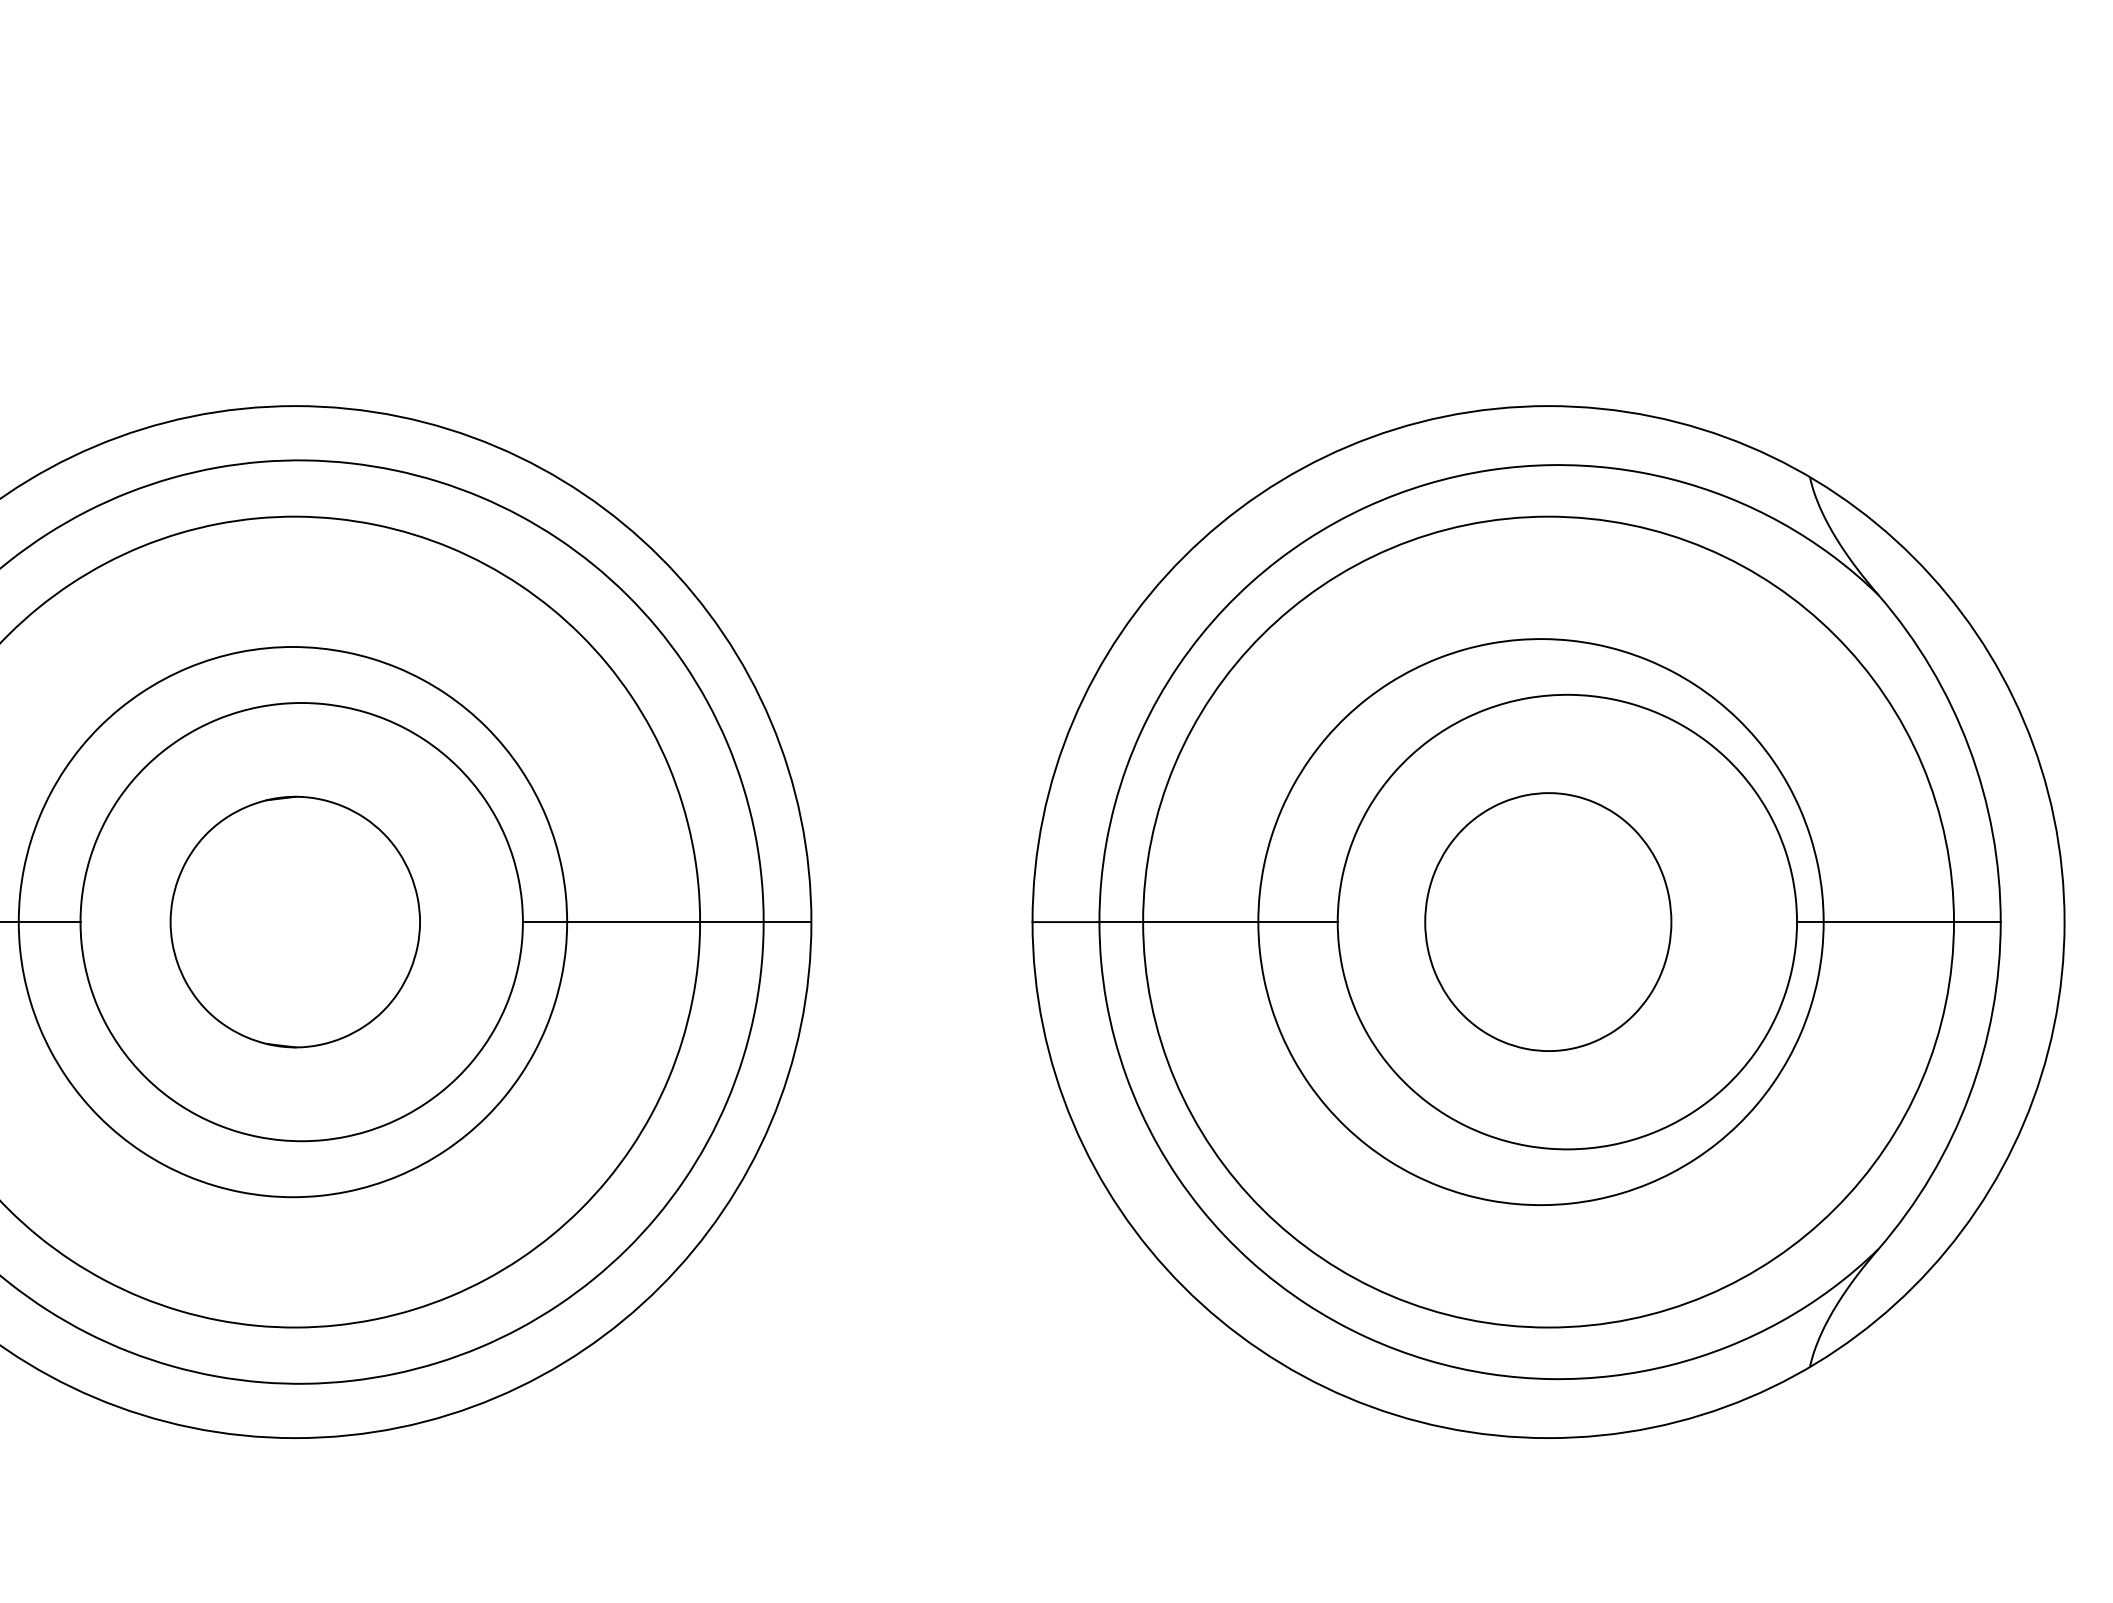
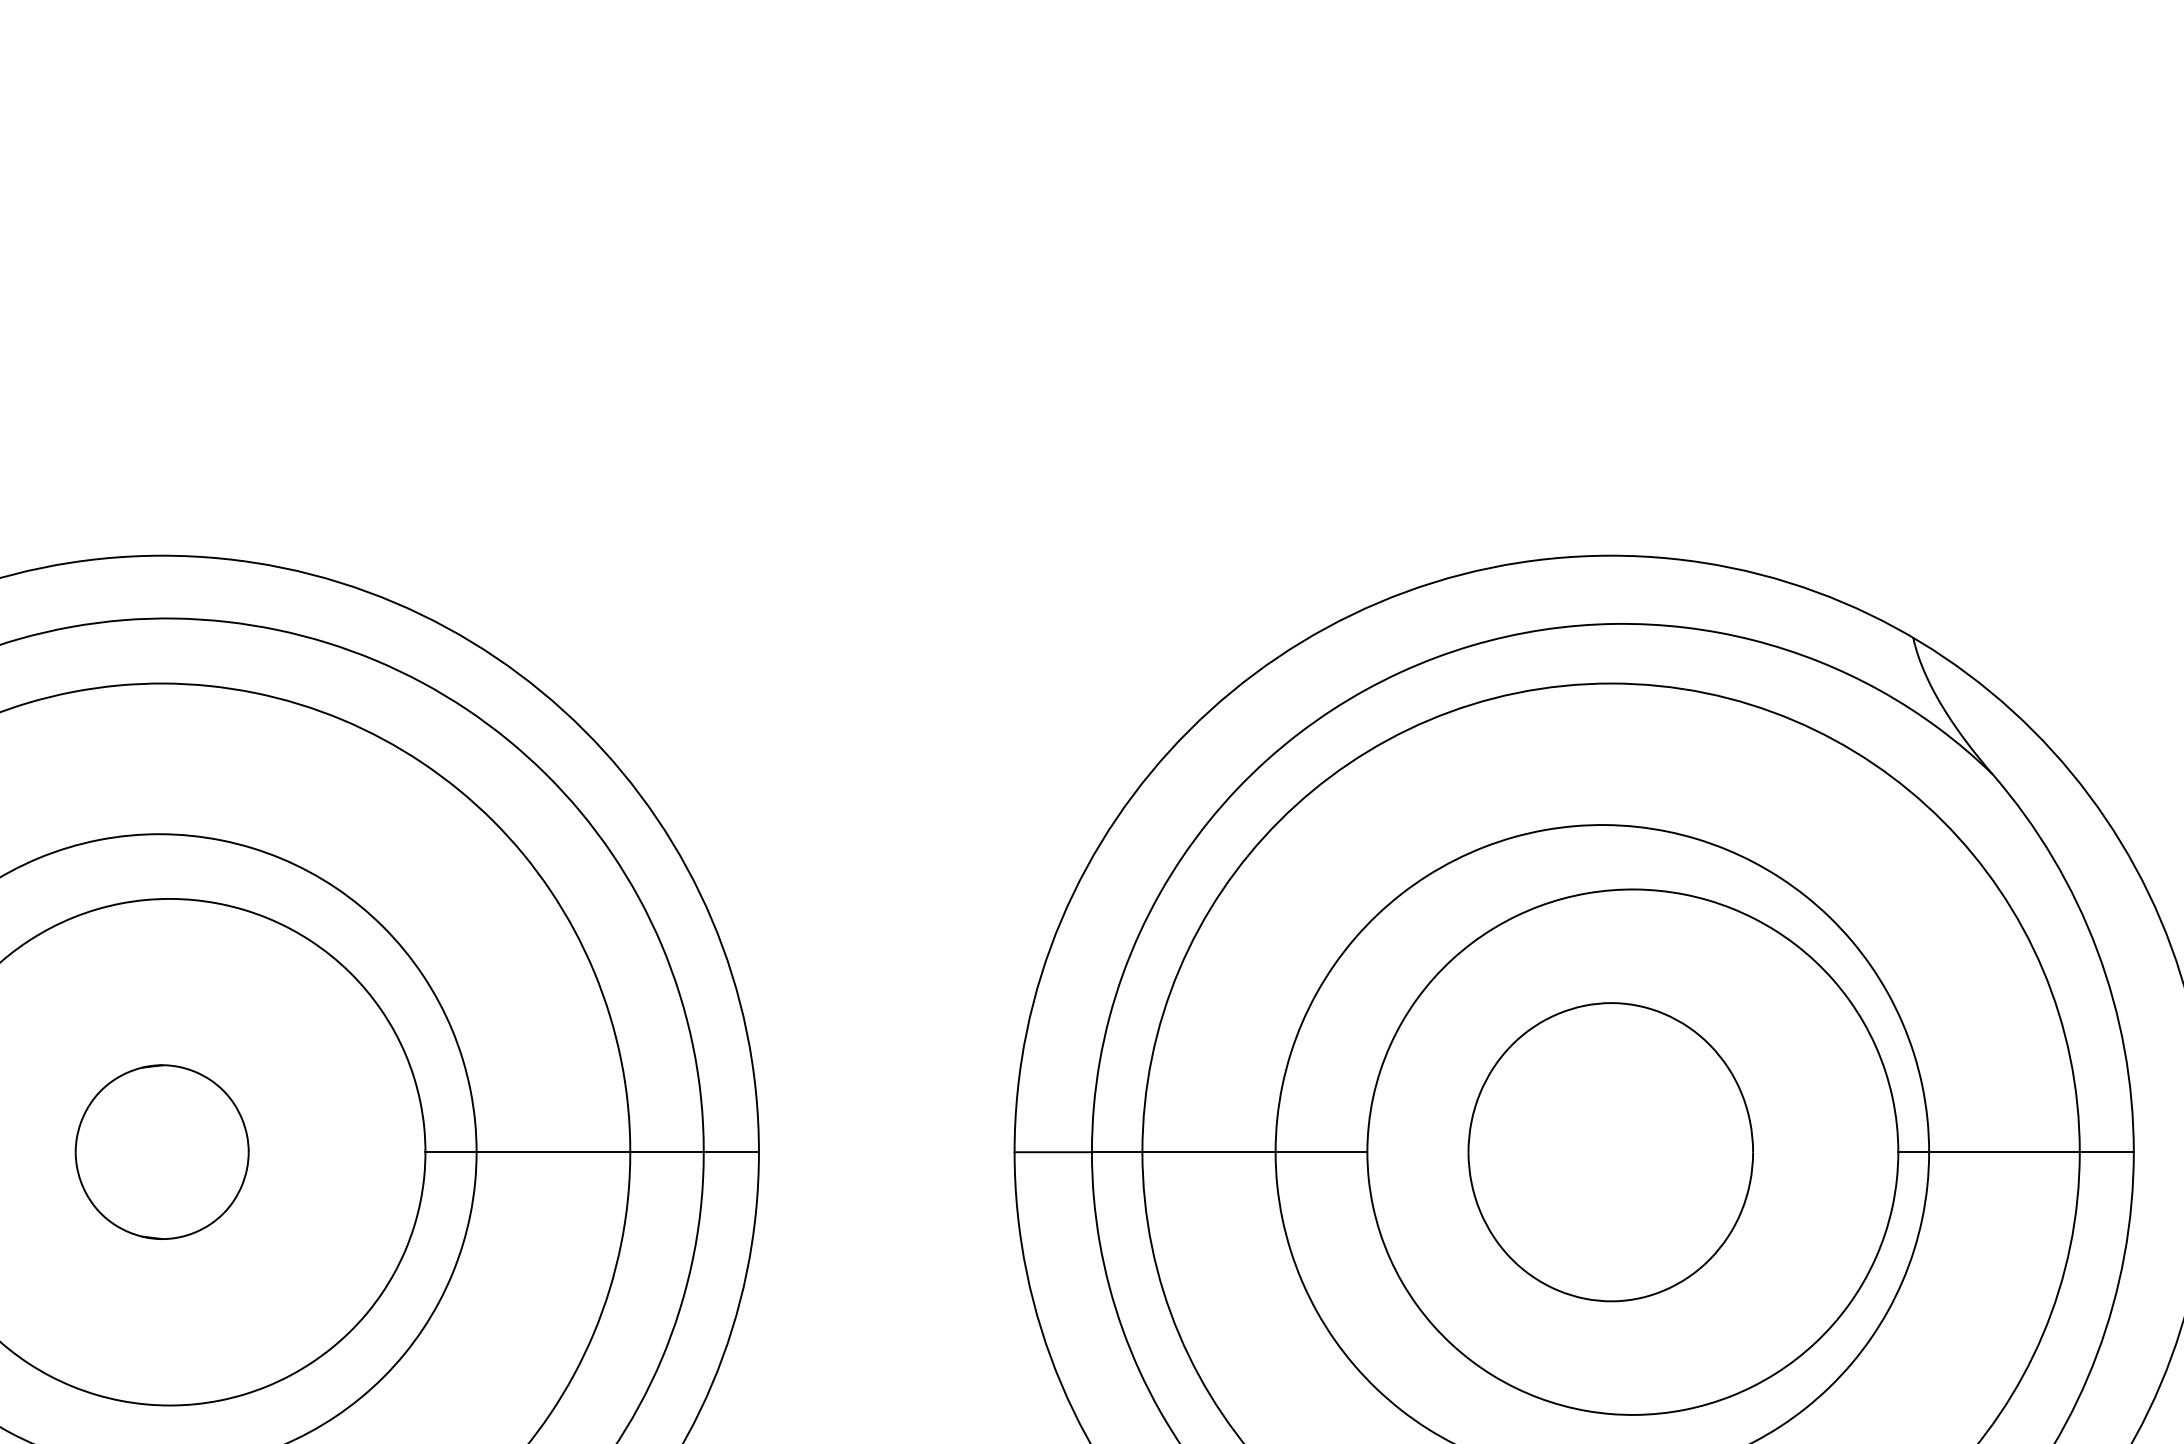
part: (294, 921) -> (161, 1151), size x0.6

